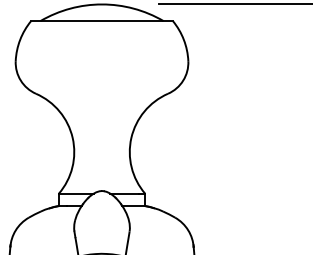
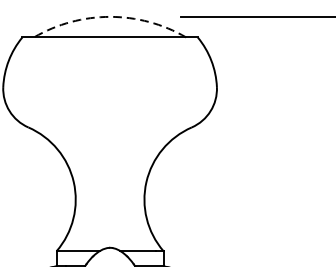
arc: (102, 4) -> (110, 16), solid -> dashed

